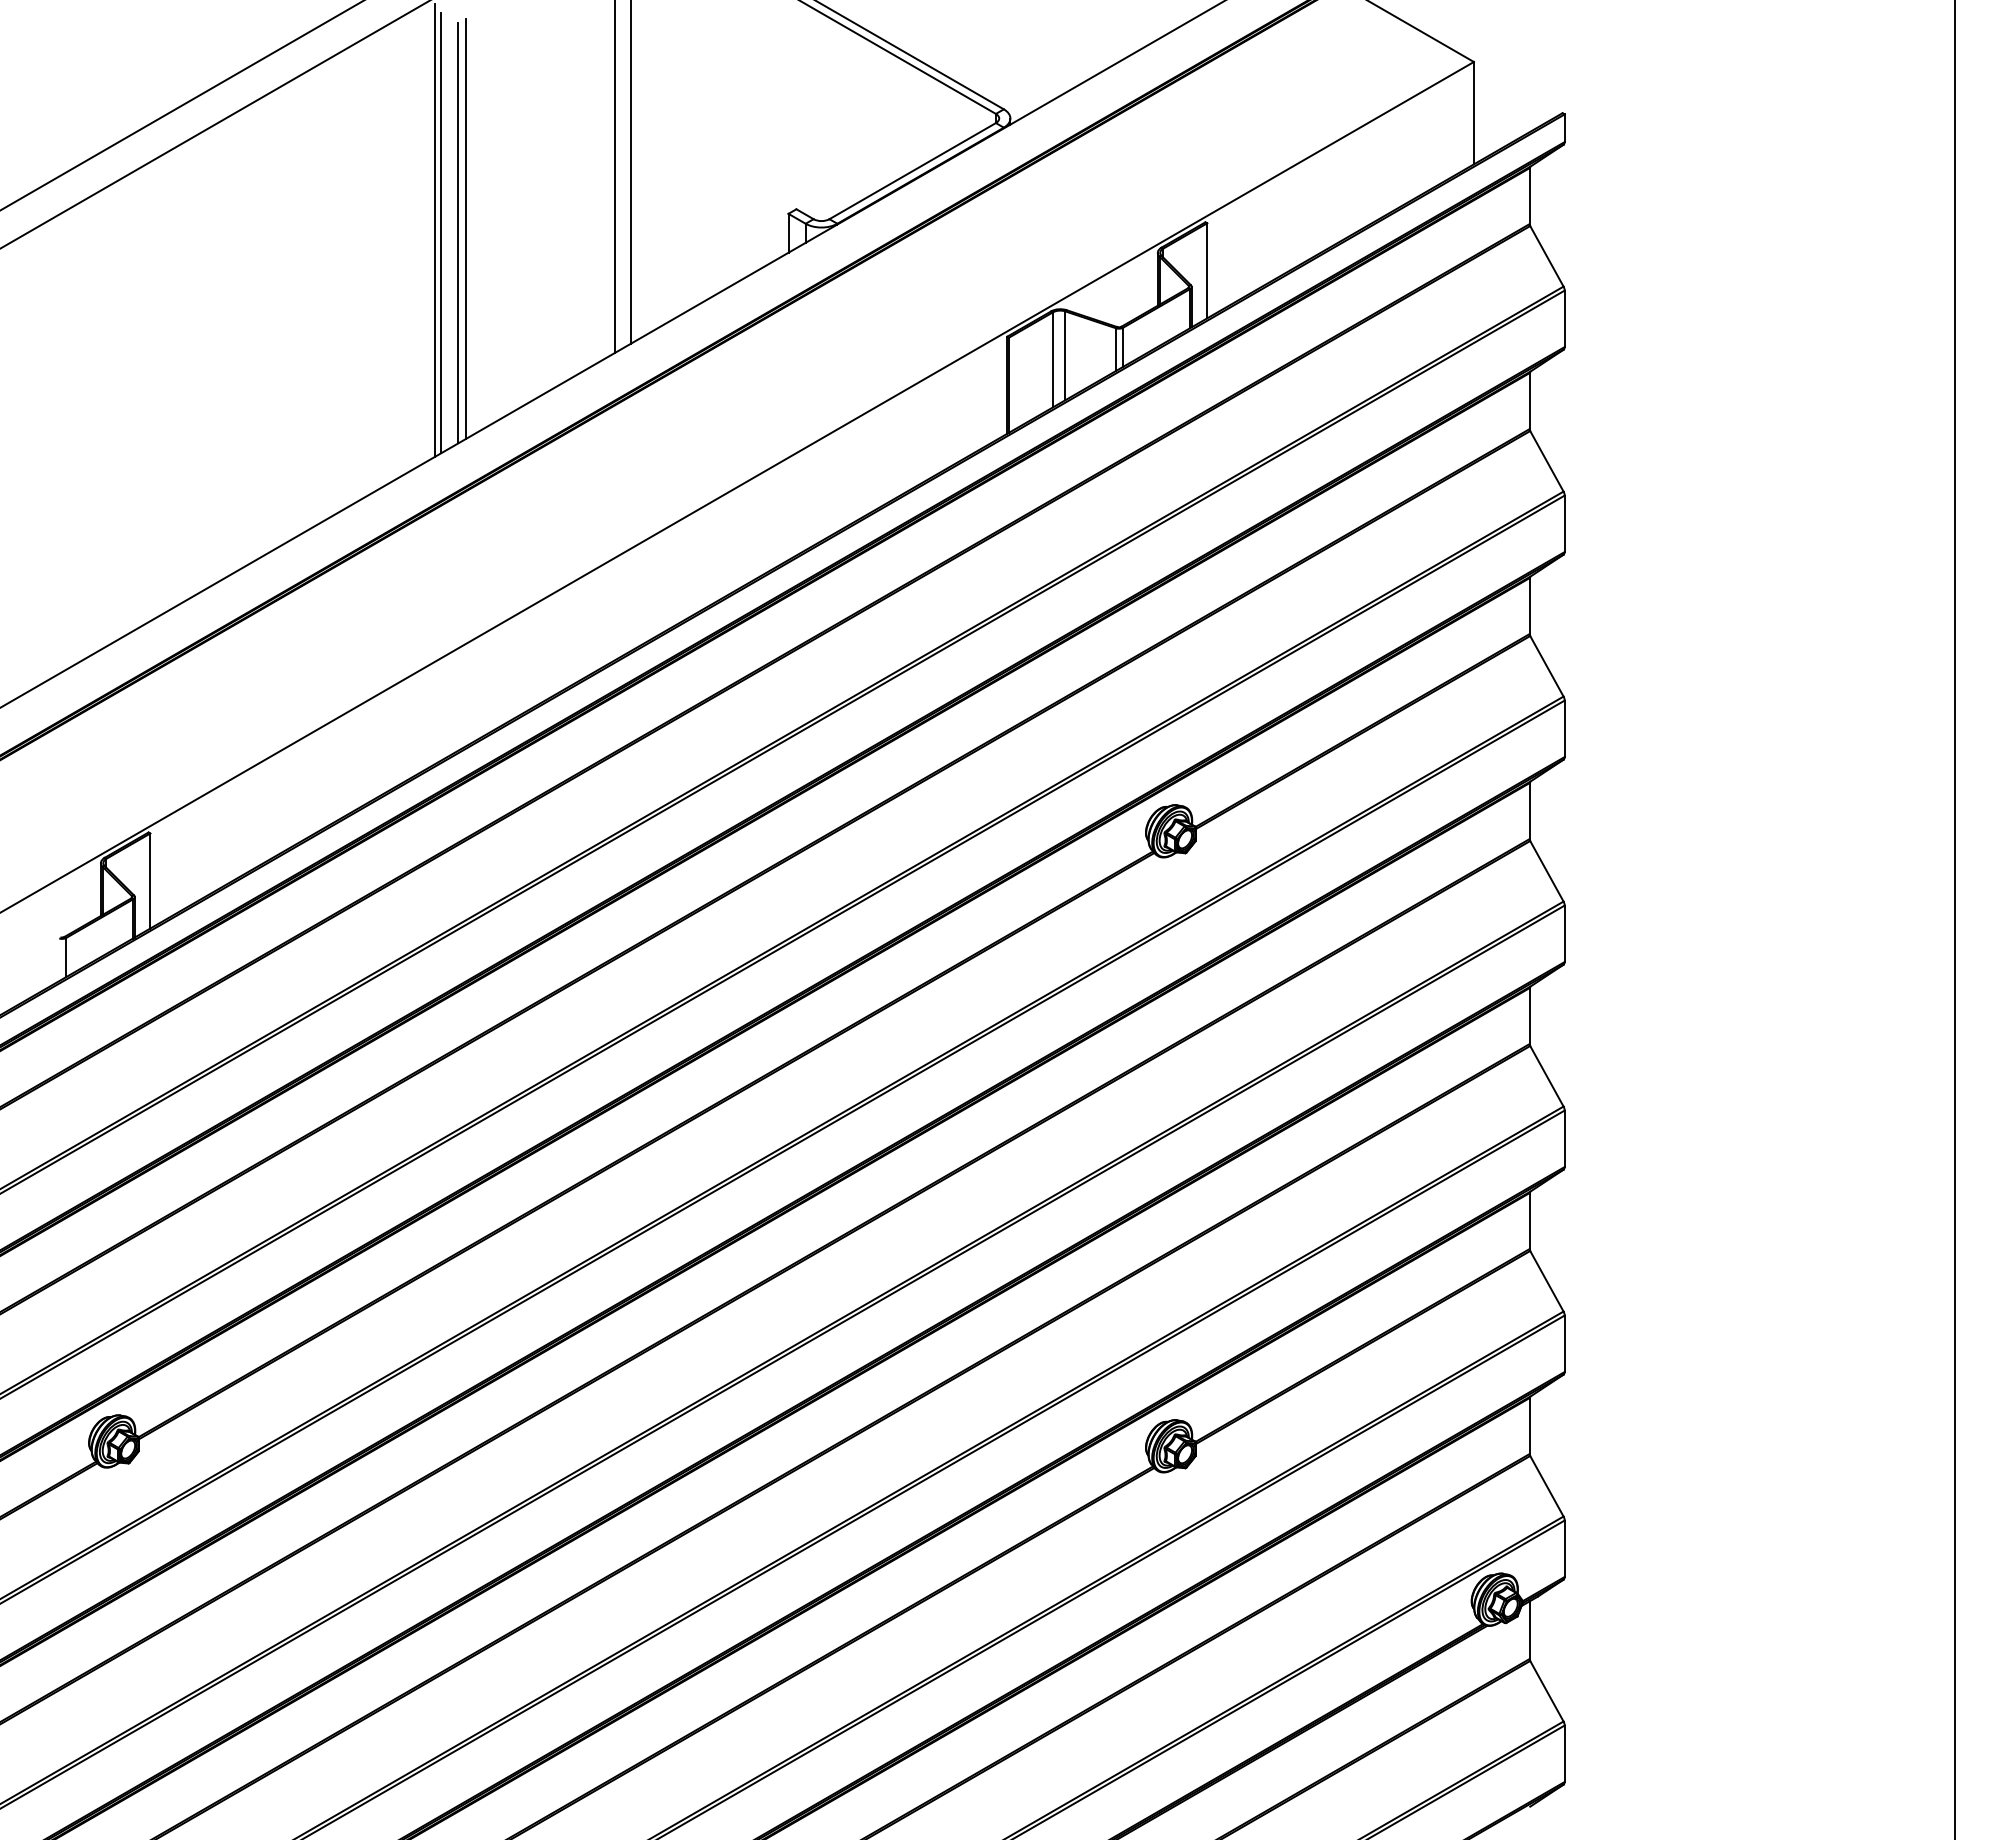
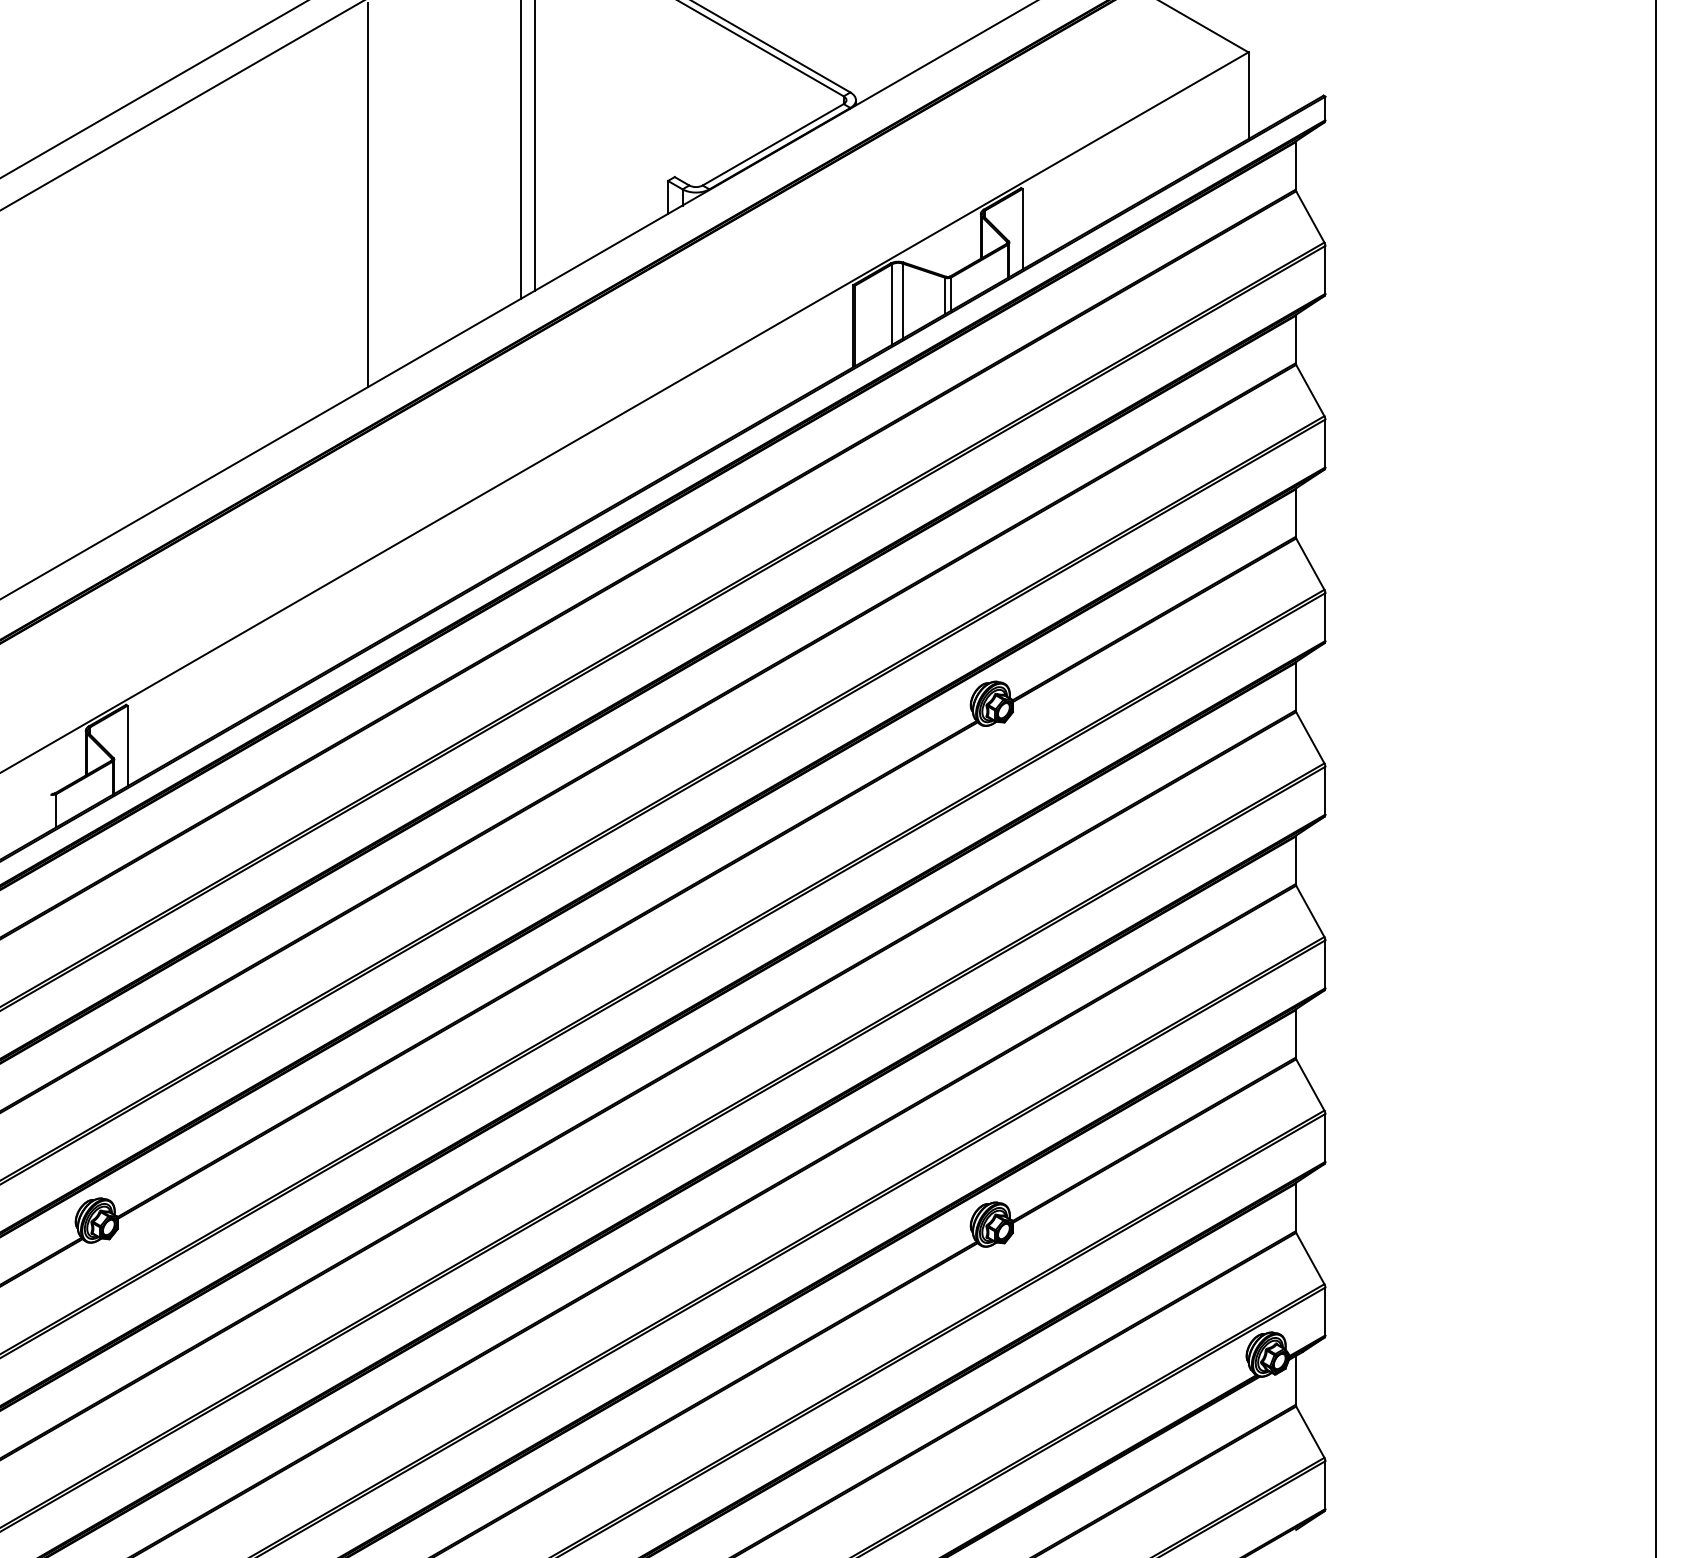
line: (466, 228) -> (395, 193), removed
line: (441, 233) -> (374, 197), removed
line: (458, 233) -> (388, 197), removed

